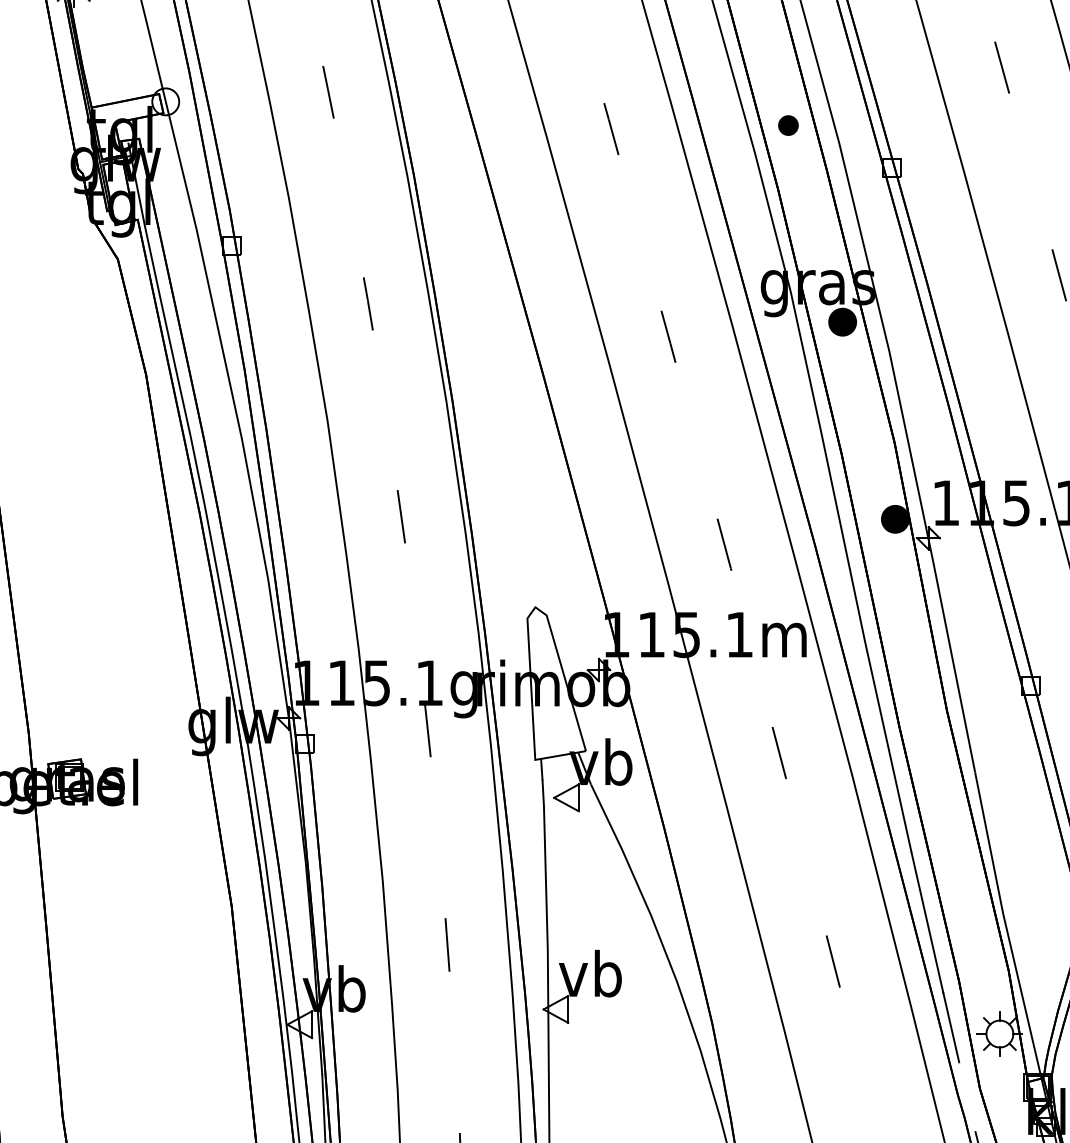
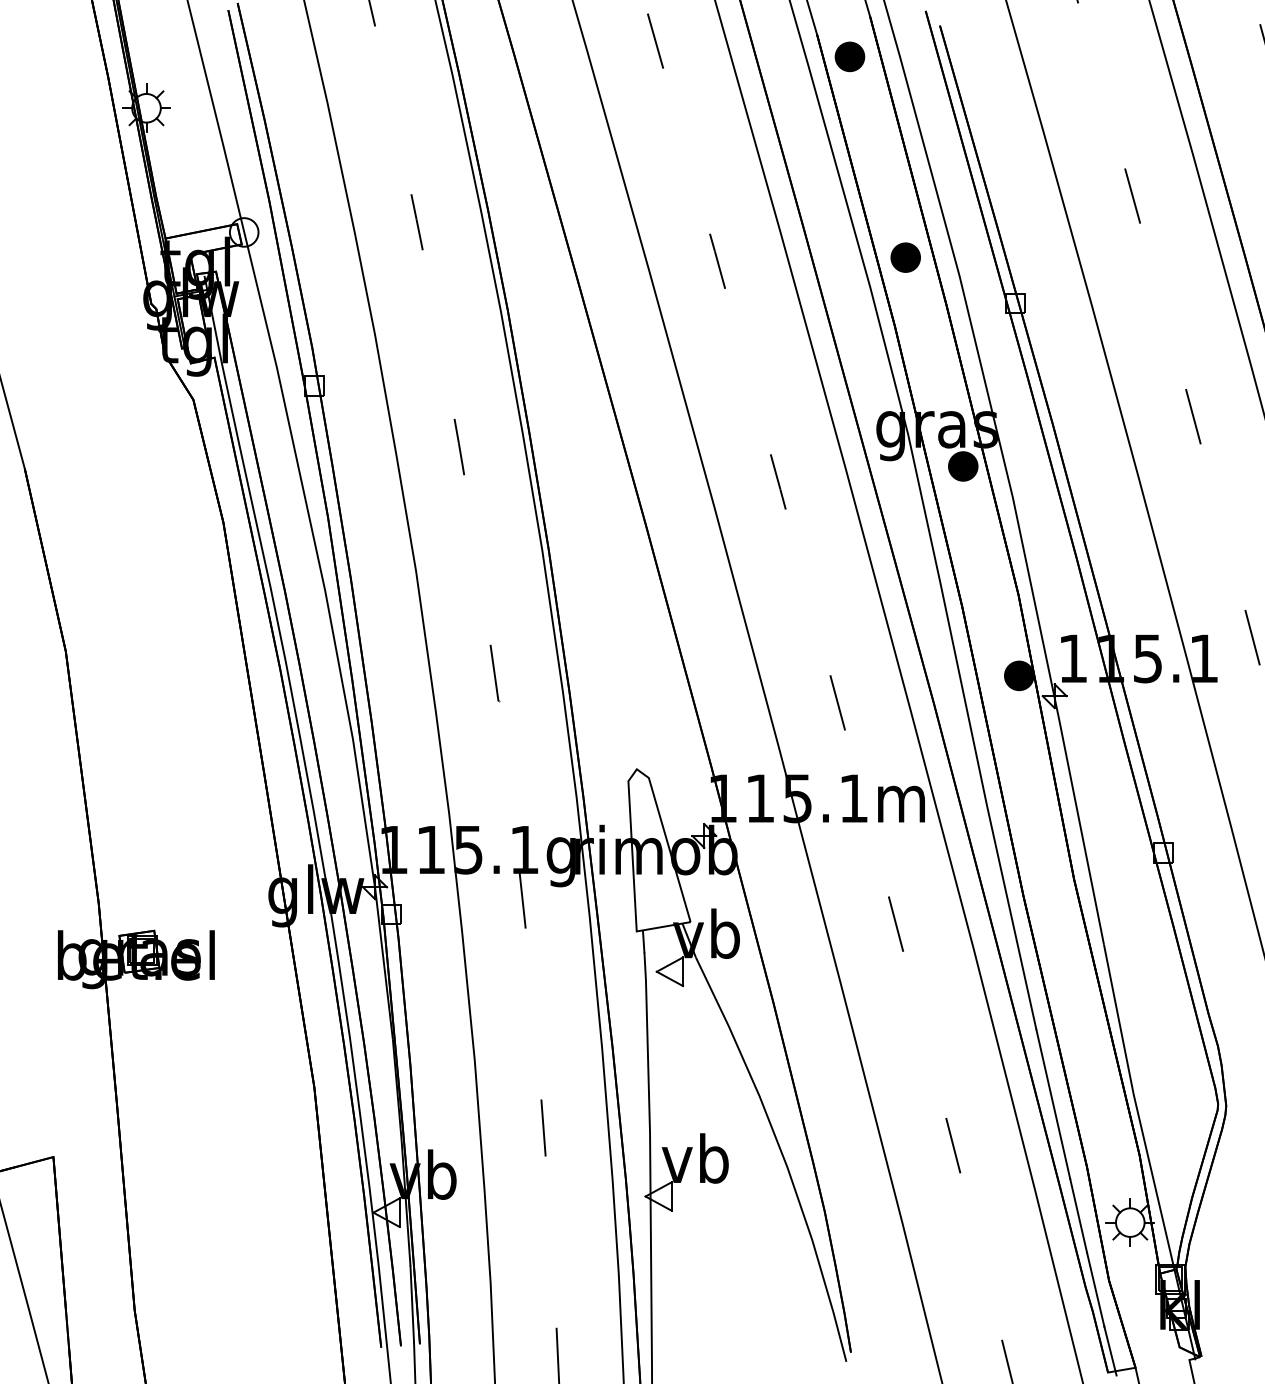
part: (788, 125) -> (905, 257), size x1.43
line: (967, 1096) -> (1095, 1289), added

